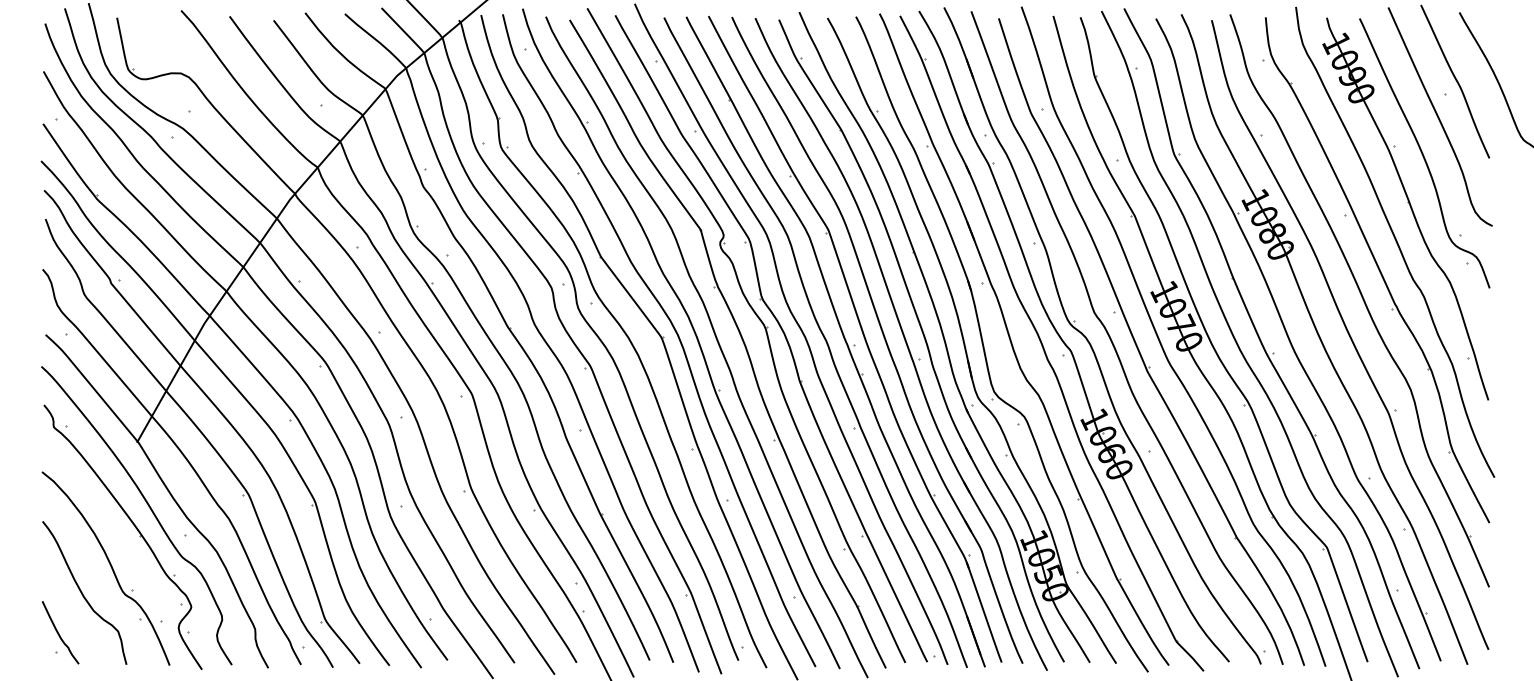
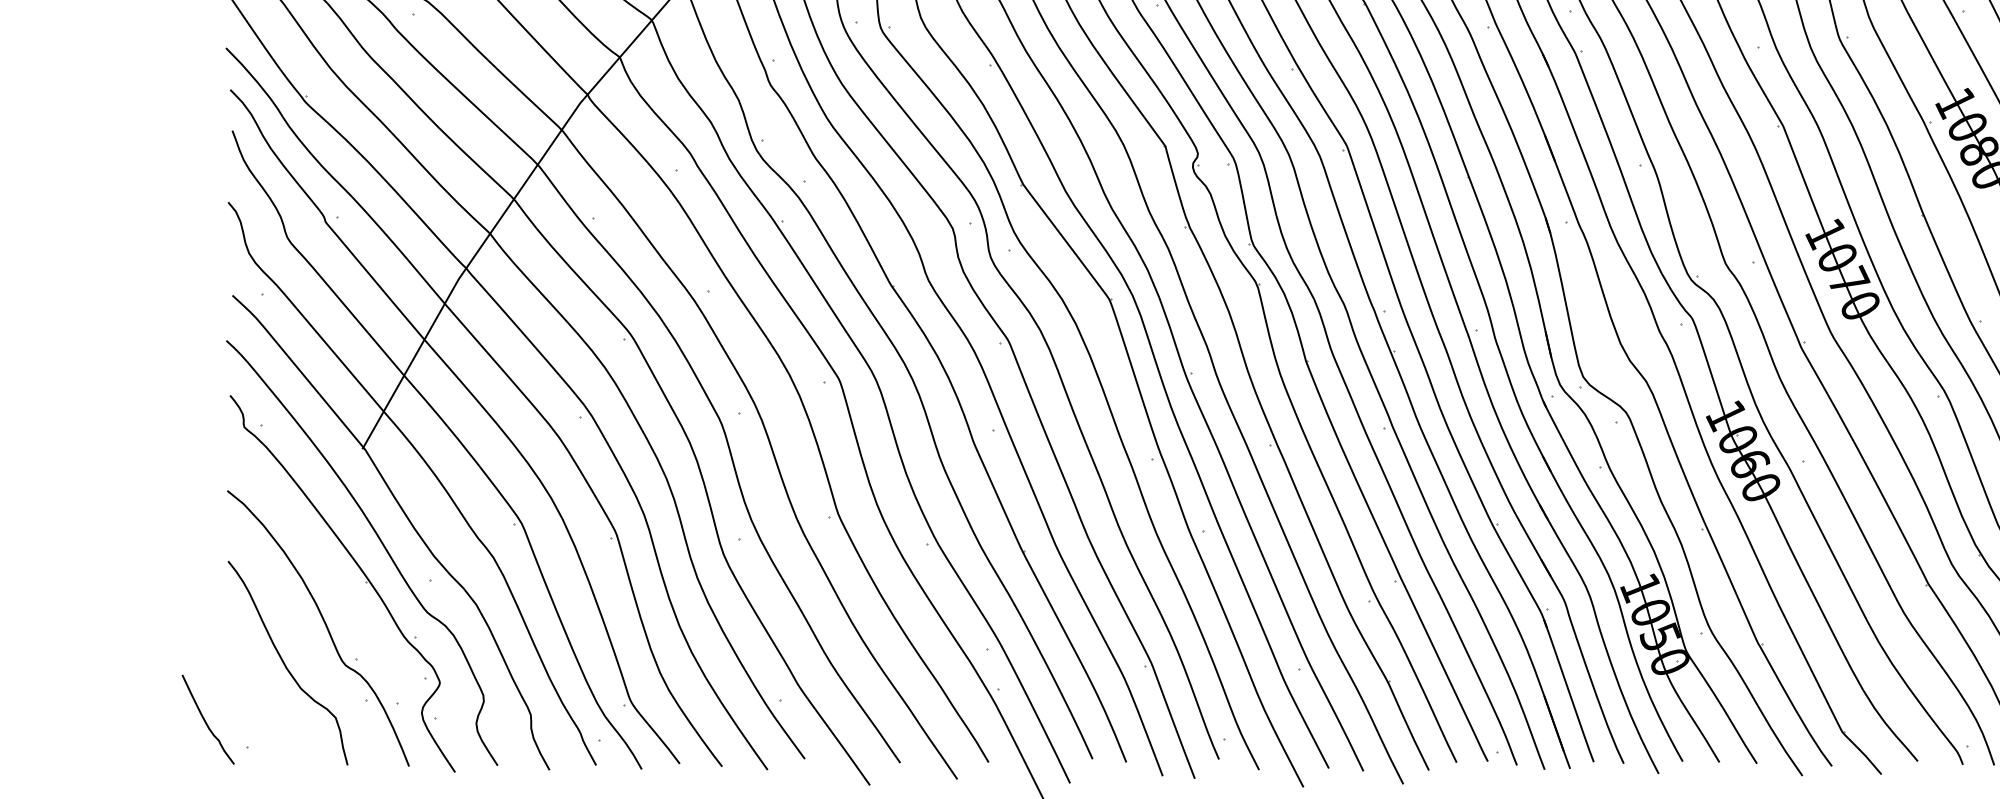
curve: (59, 633) -> (206, 720), moved

